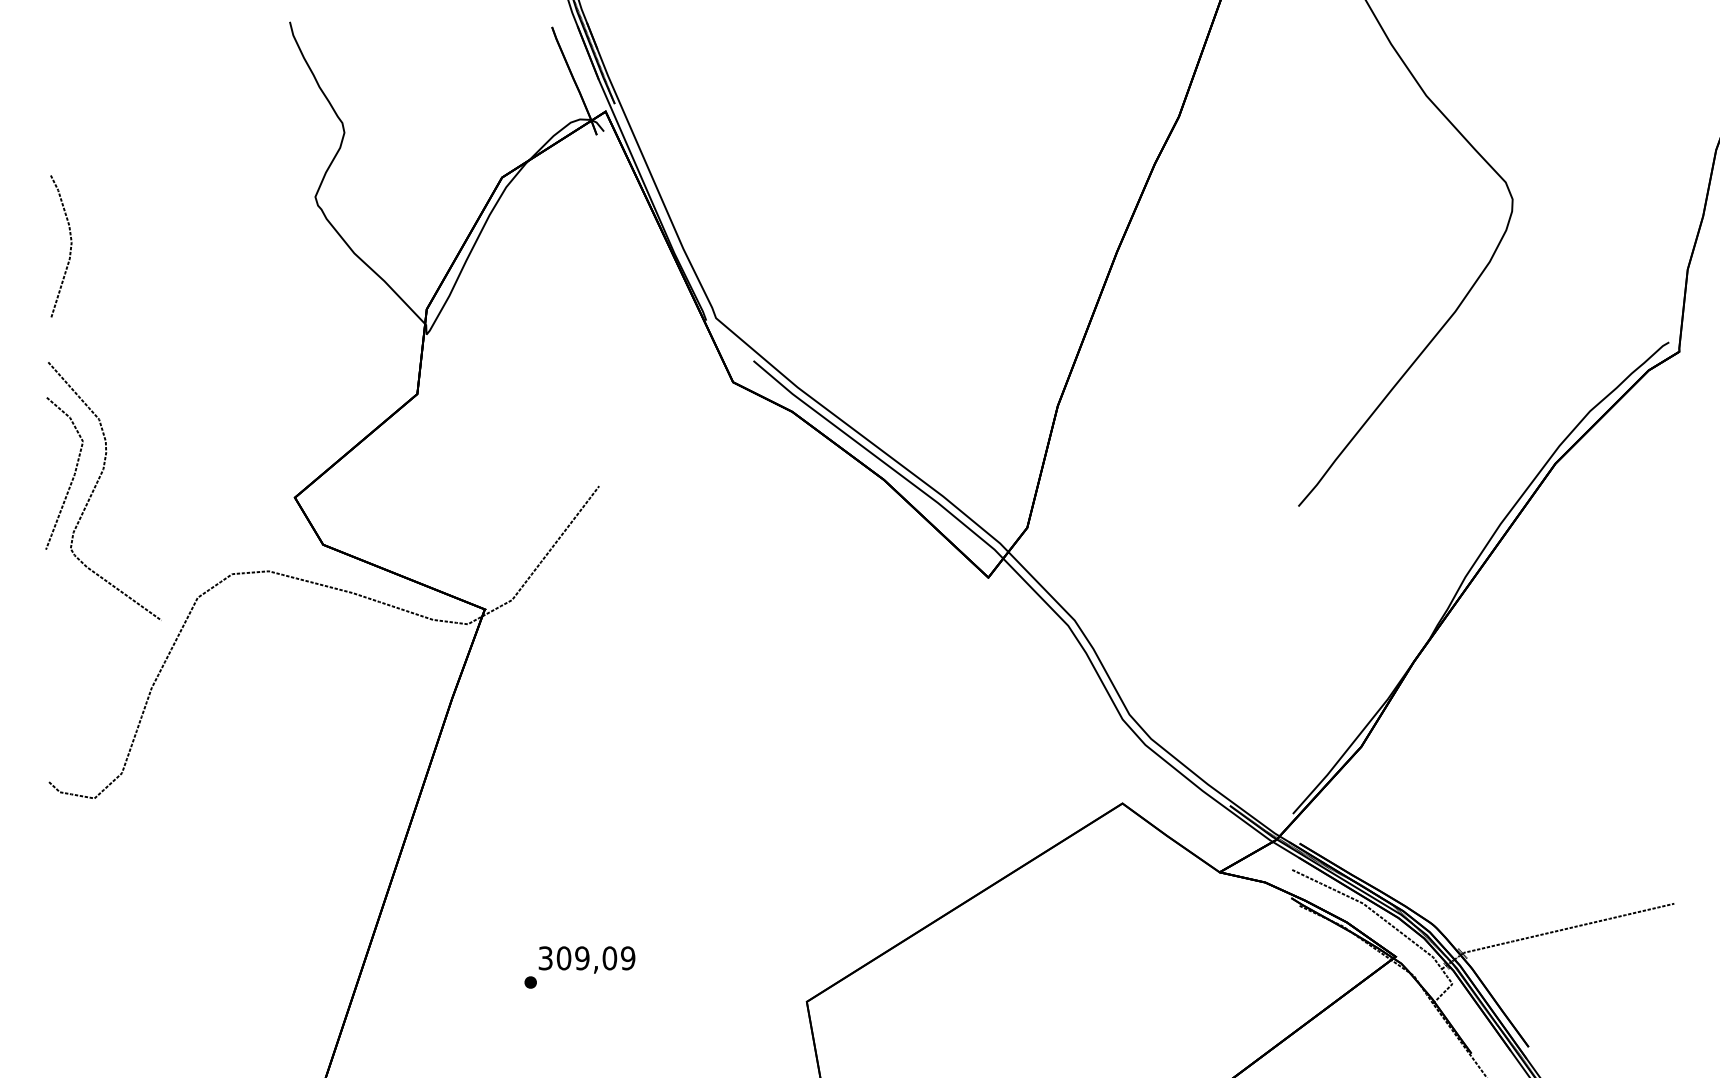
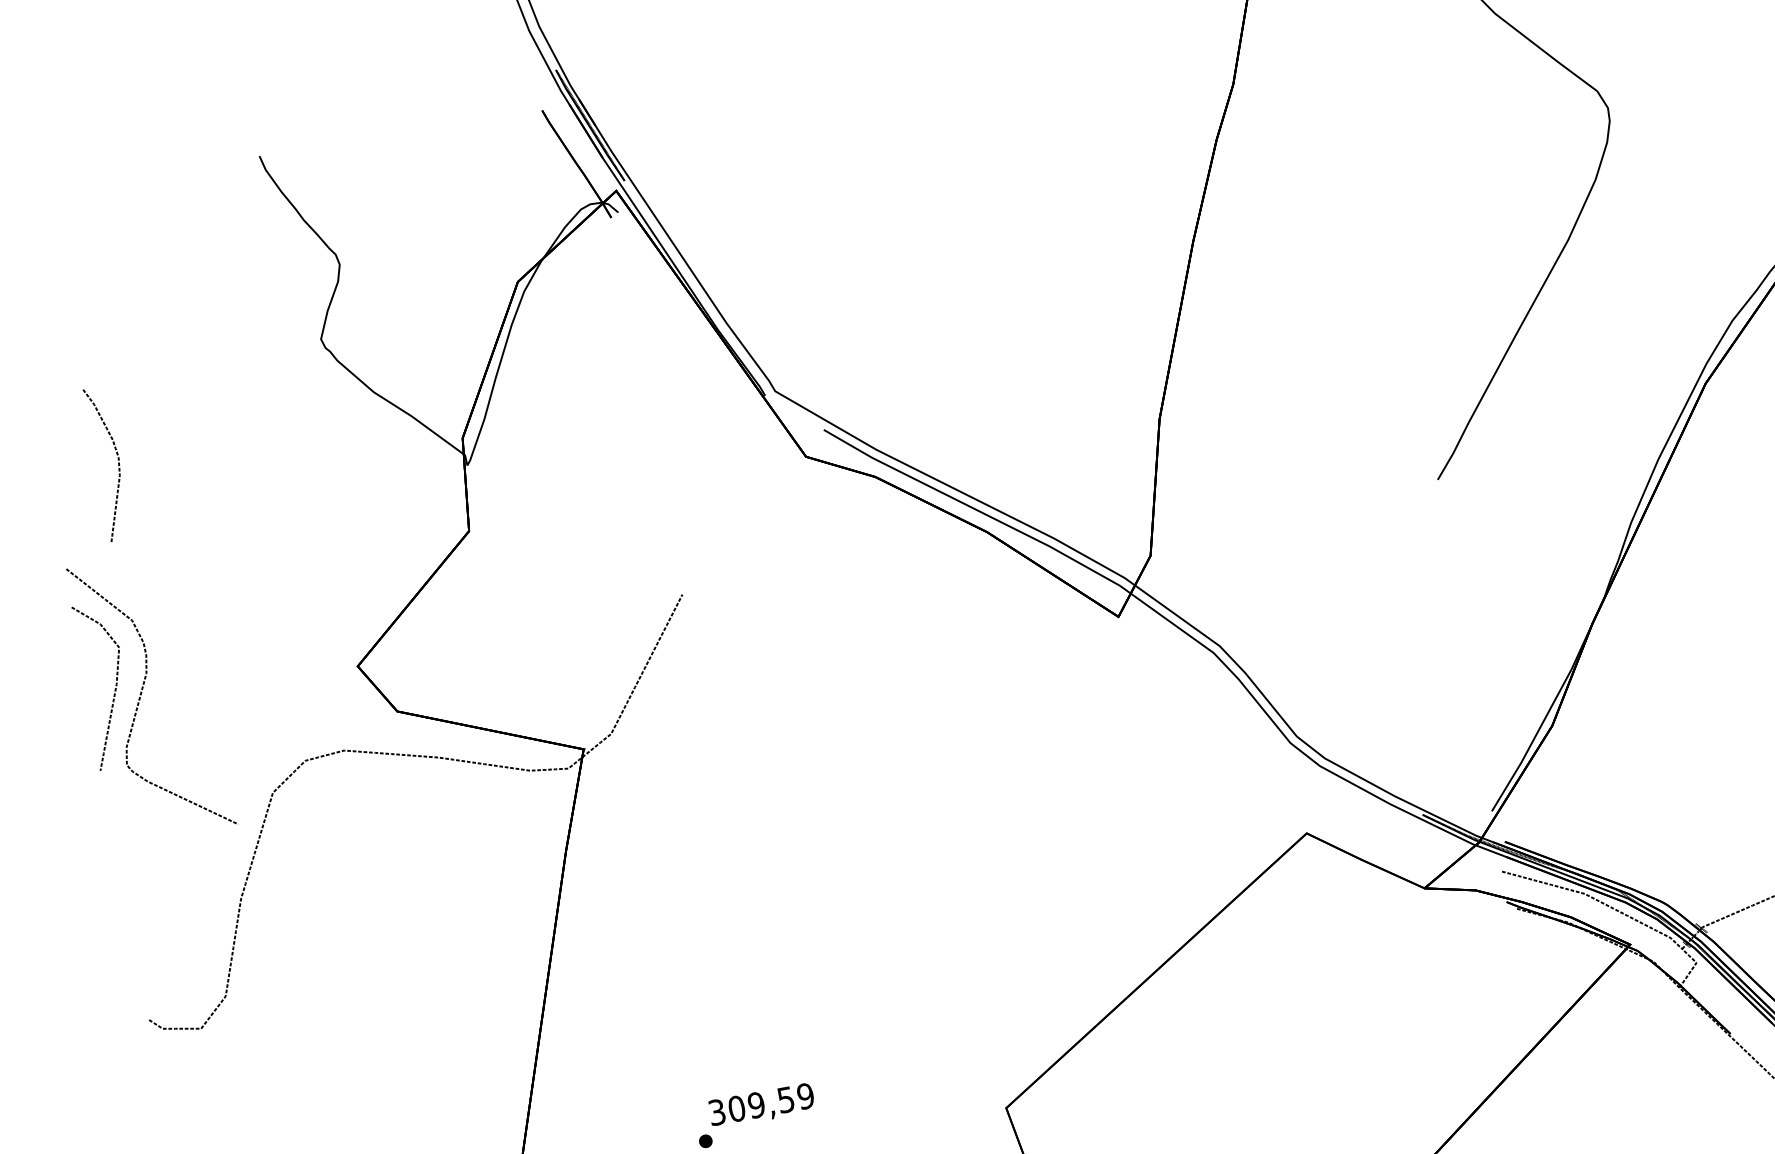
curve: (70, 247) -> (118, 463), moved
text: (609, 958) -> (785, 1100), 309,09 -> 309,59

